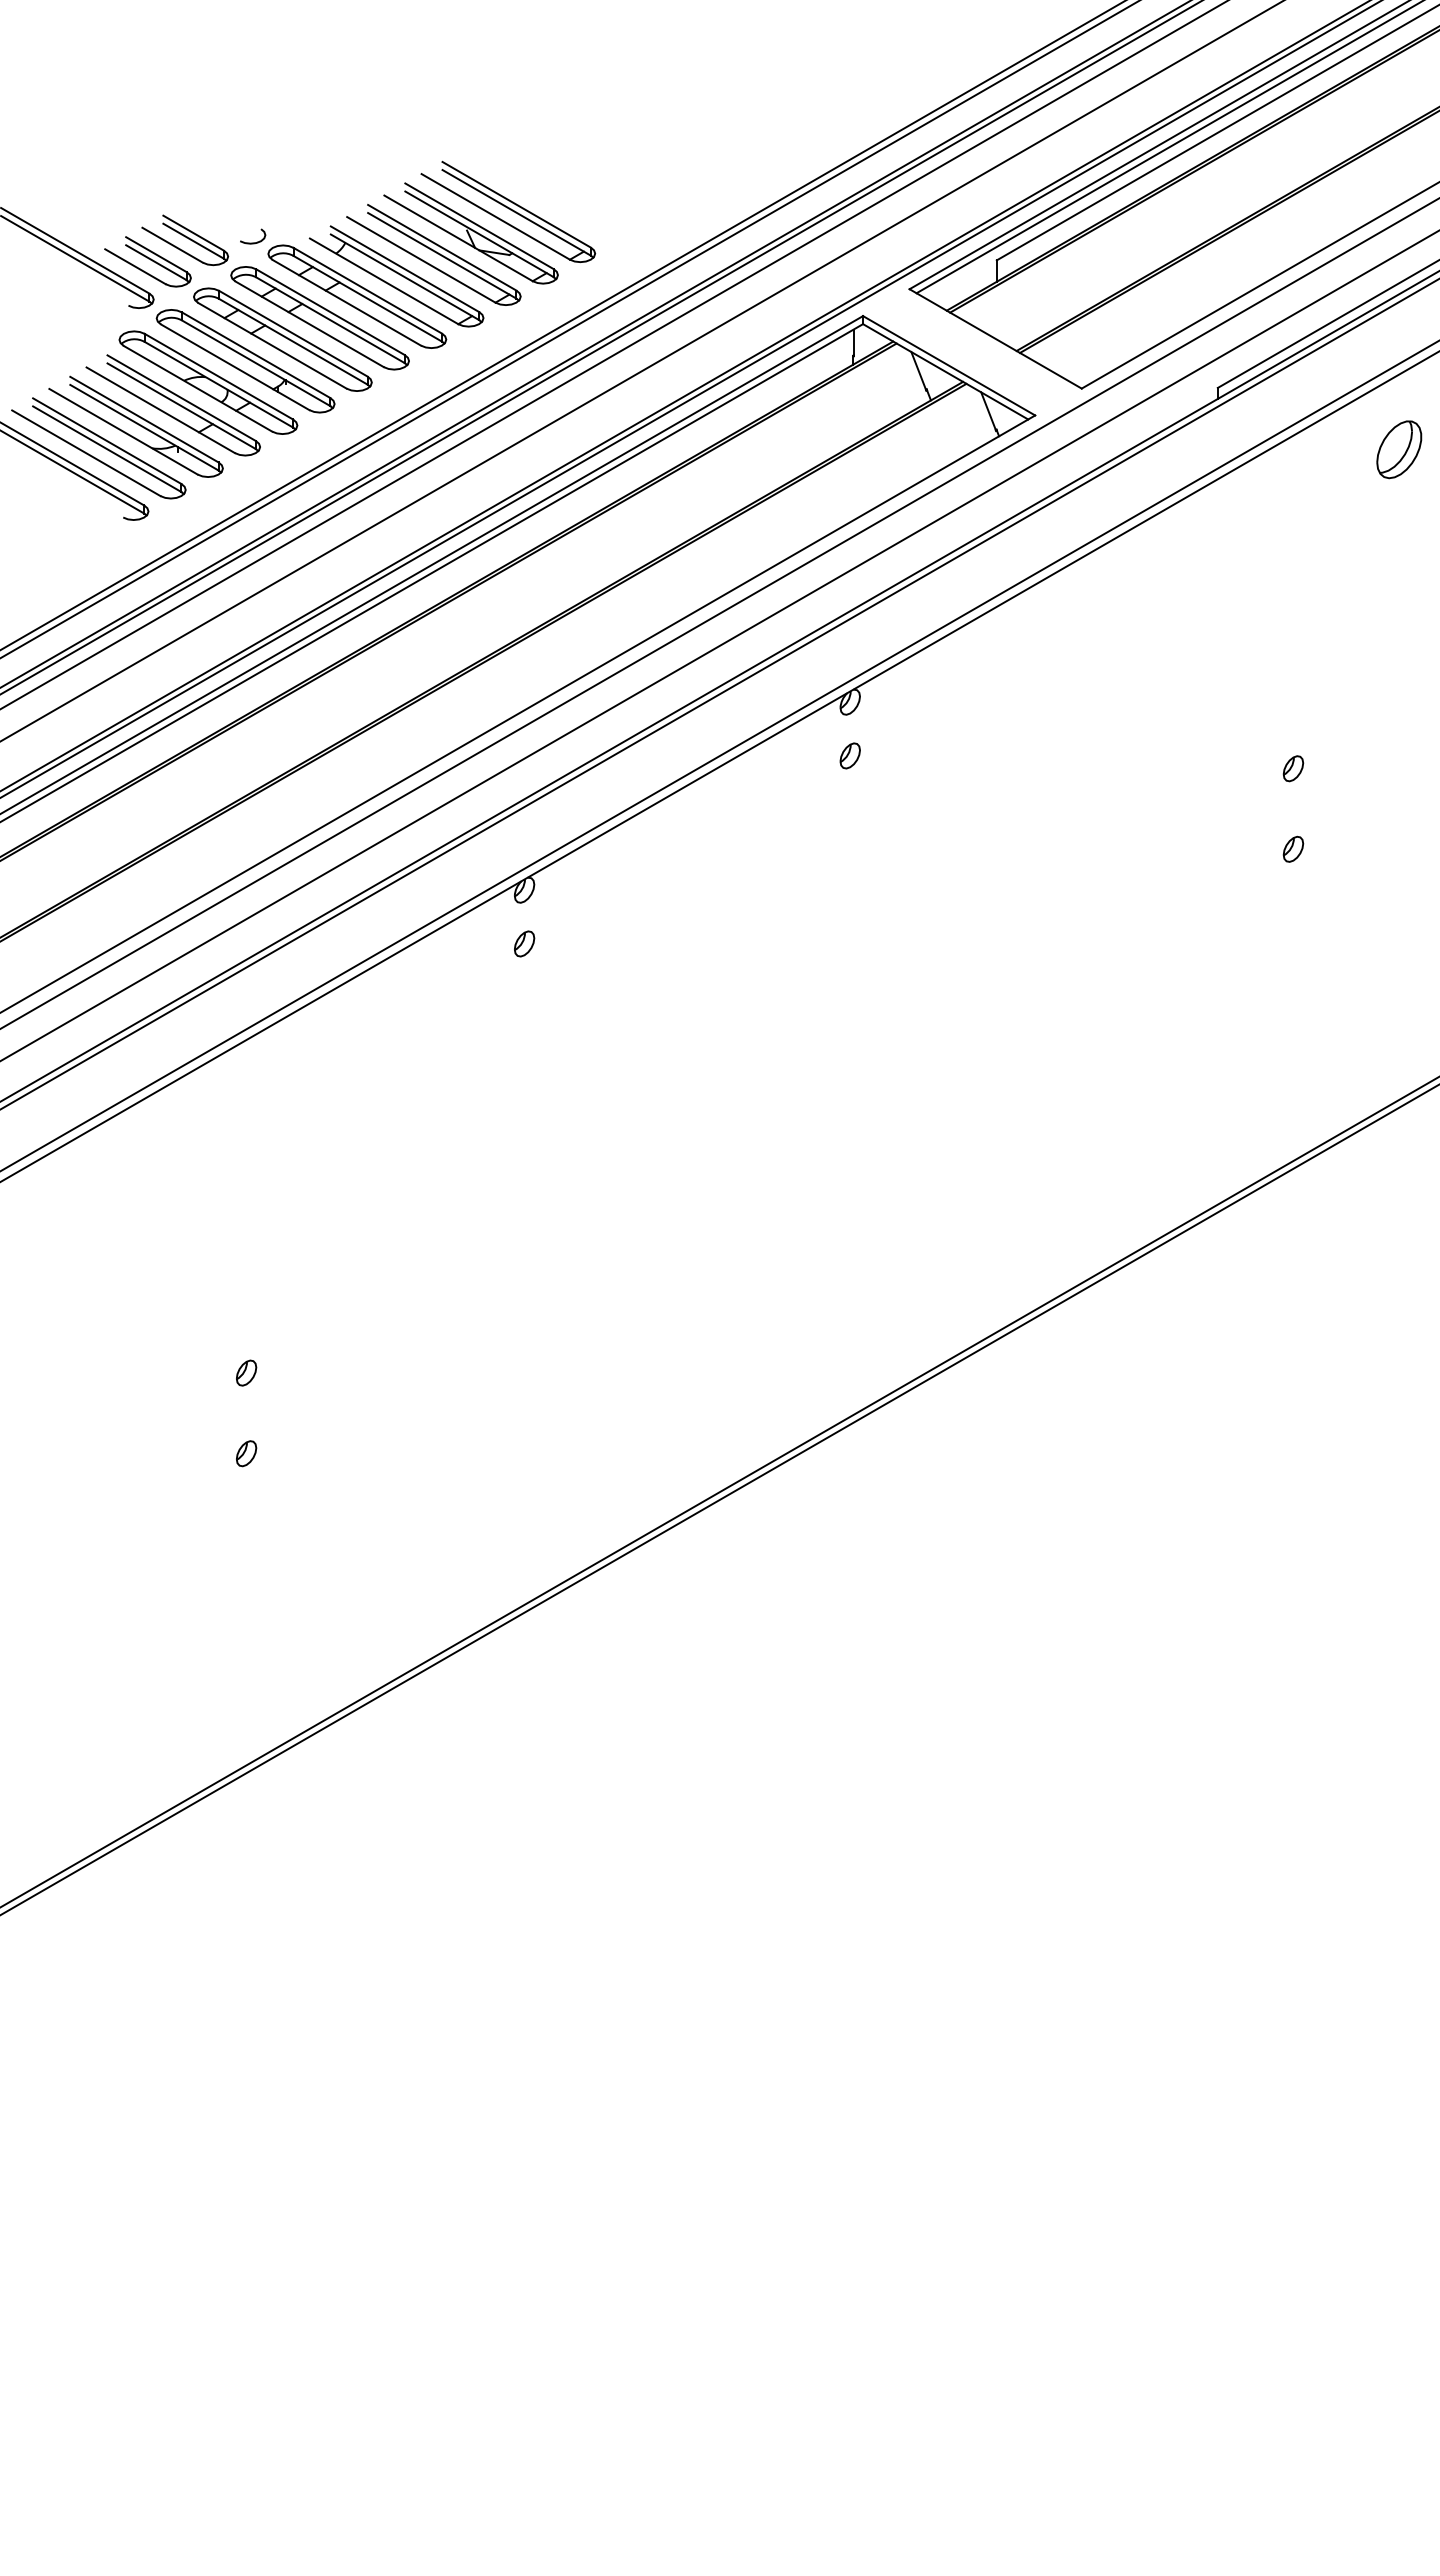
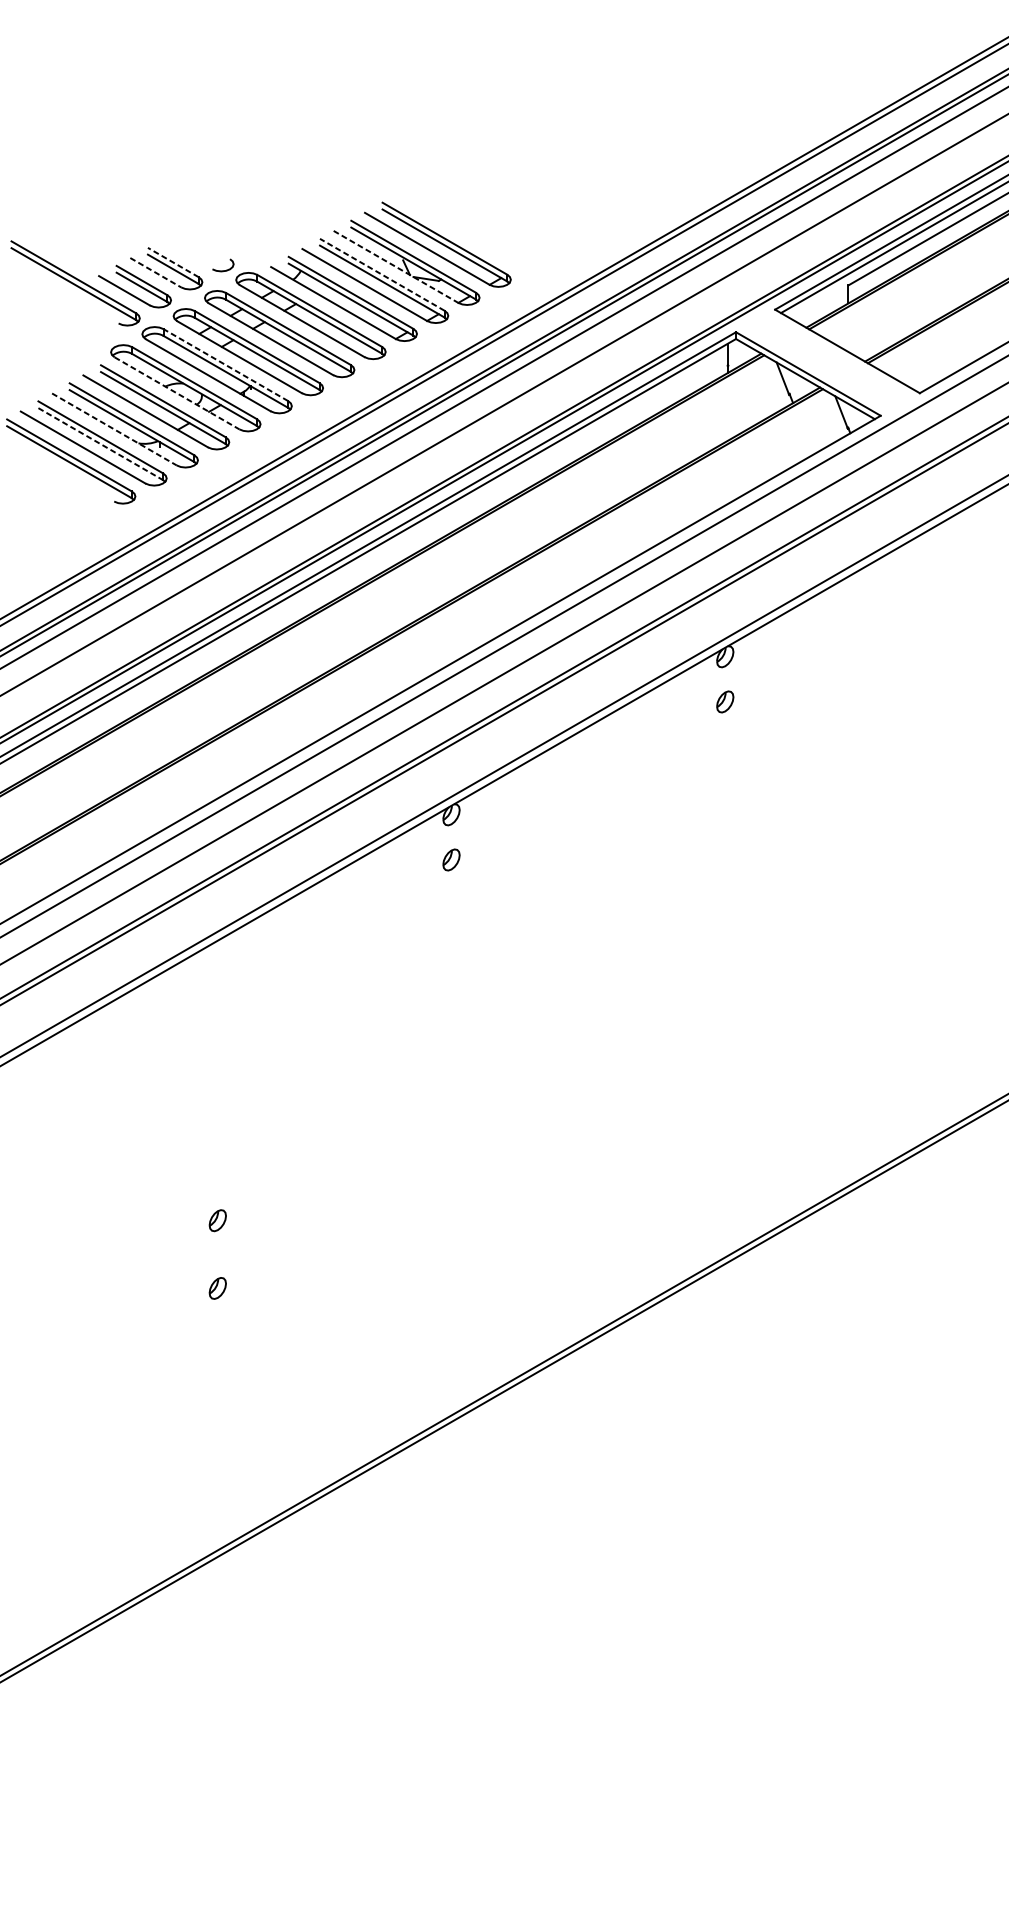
line: (193, 233) -> (173, 262), solid -> dashed
line: (458, 238) -> (395, 267), solid -> dashed
line: (172, 245) -> (155, 272), solid -> dashed
line: (442, 247) -> (382, 274), solid -> dashed
line: (256, 355) -> (226, 365), solid -> dashed
line: (197, 388) -> (176, 393), solid -> dashed
line: (123, 431) -> (114, 429), solid -> dashed
line: (107, 449) -> (100, 444), solid -> dashed

